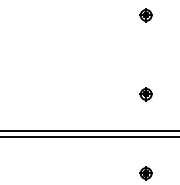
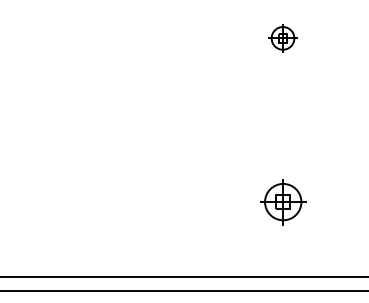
part: (145, 94) -> (281, 202), size x1.6

